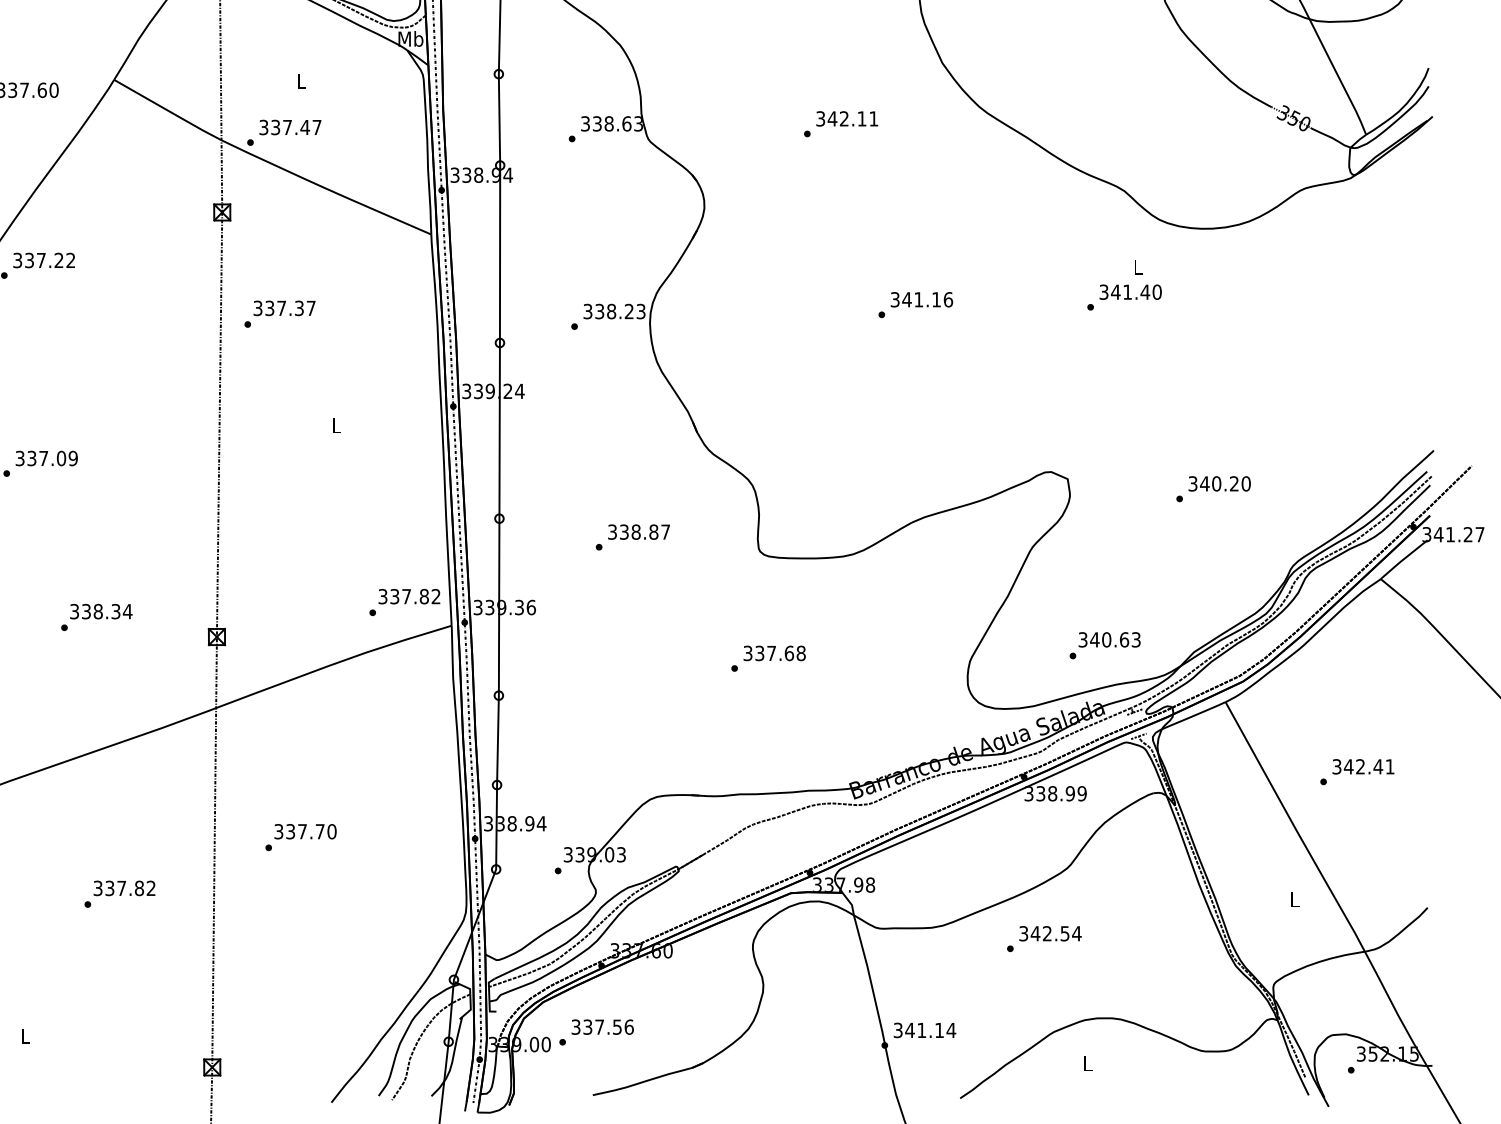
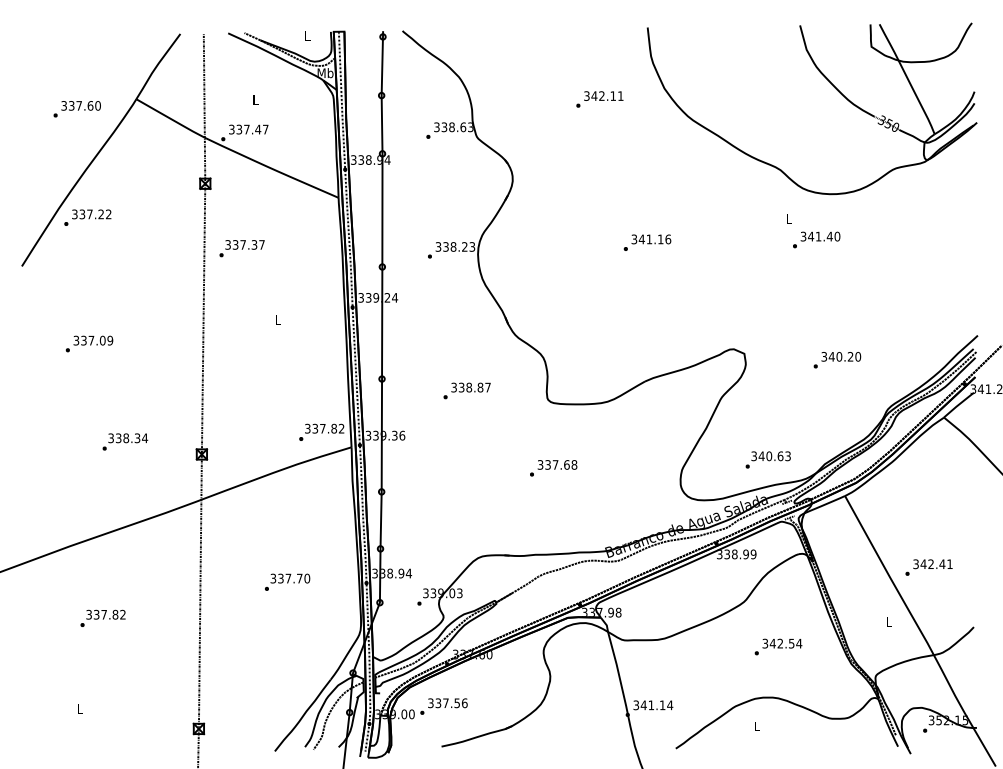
text: (840, 124) -> (599, 99), moved
text: (1124, 296) -> (816, 239), moved
text: (1356, 771) -> (928, 567), moved
text: (300, 836) -> (287, 581), moved
text: (119, 892) -> (102, 617), moved
text: (1044, 938) -> (778, 646), moved

